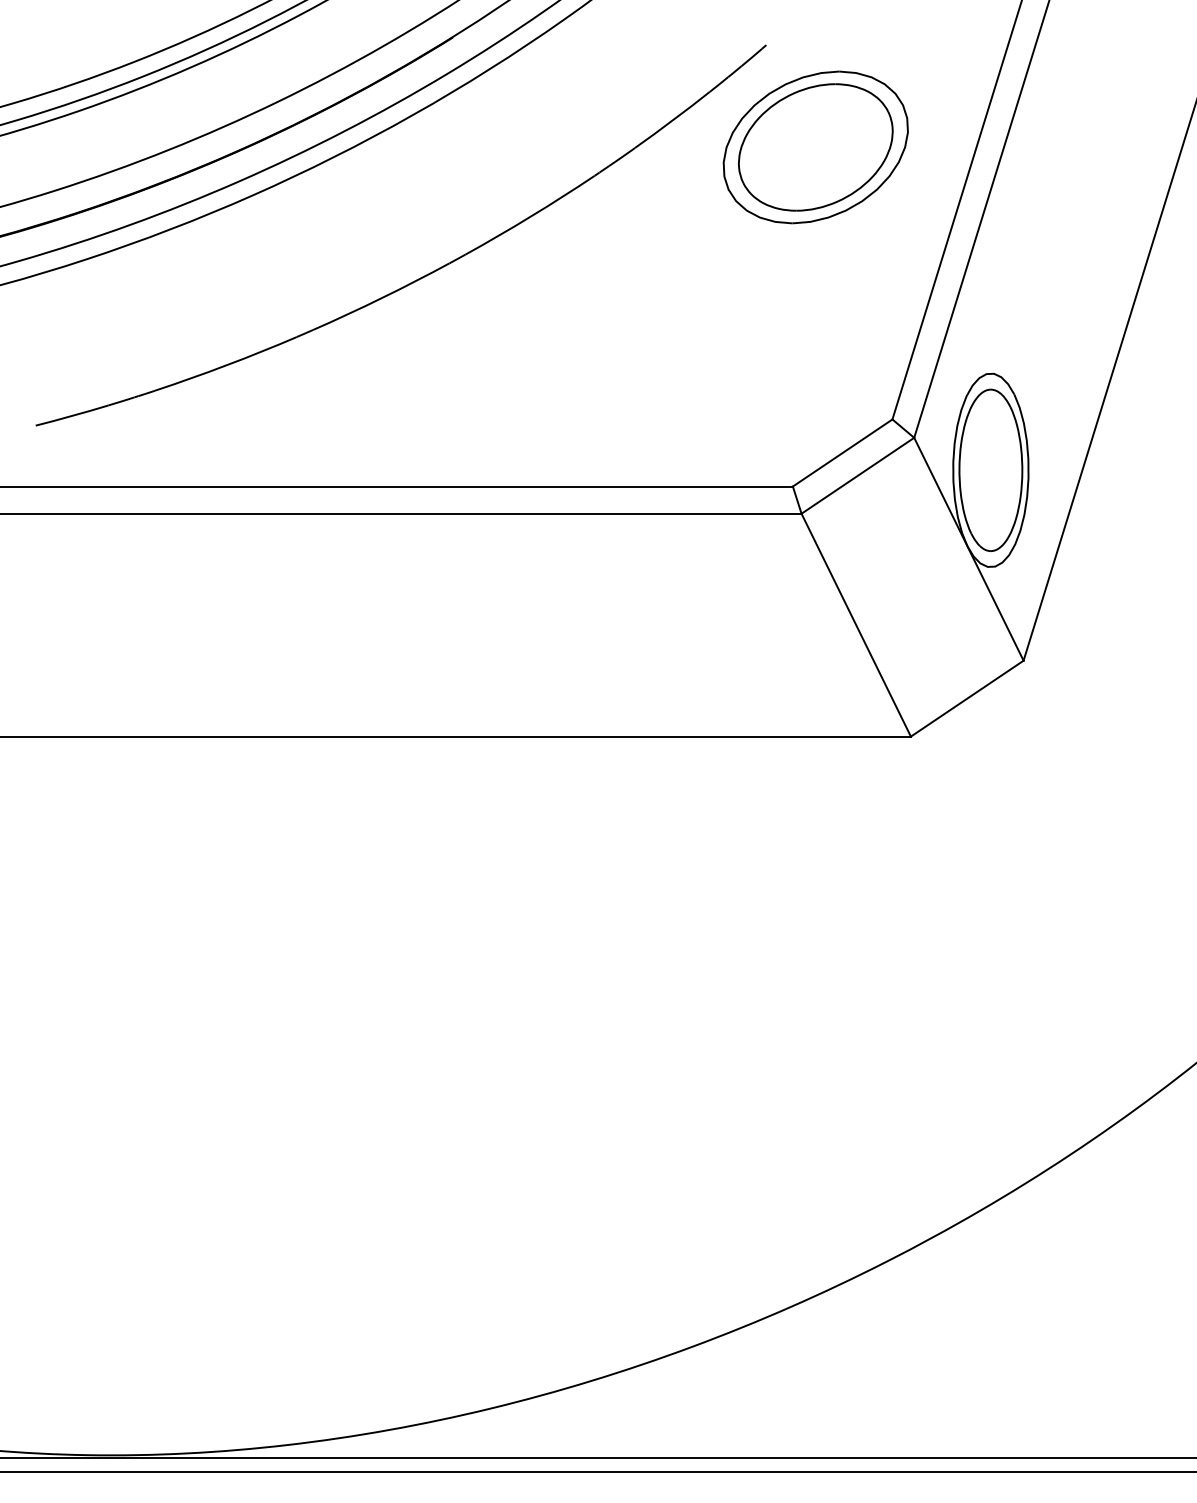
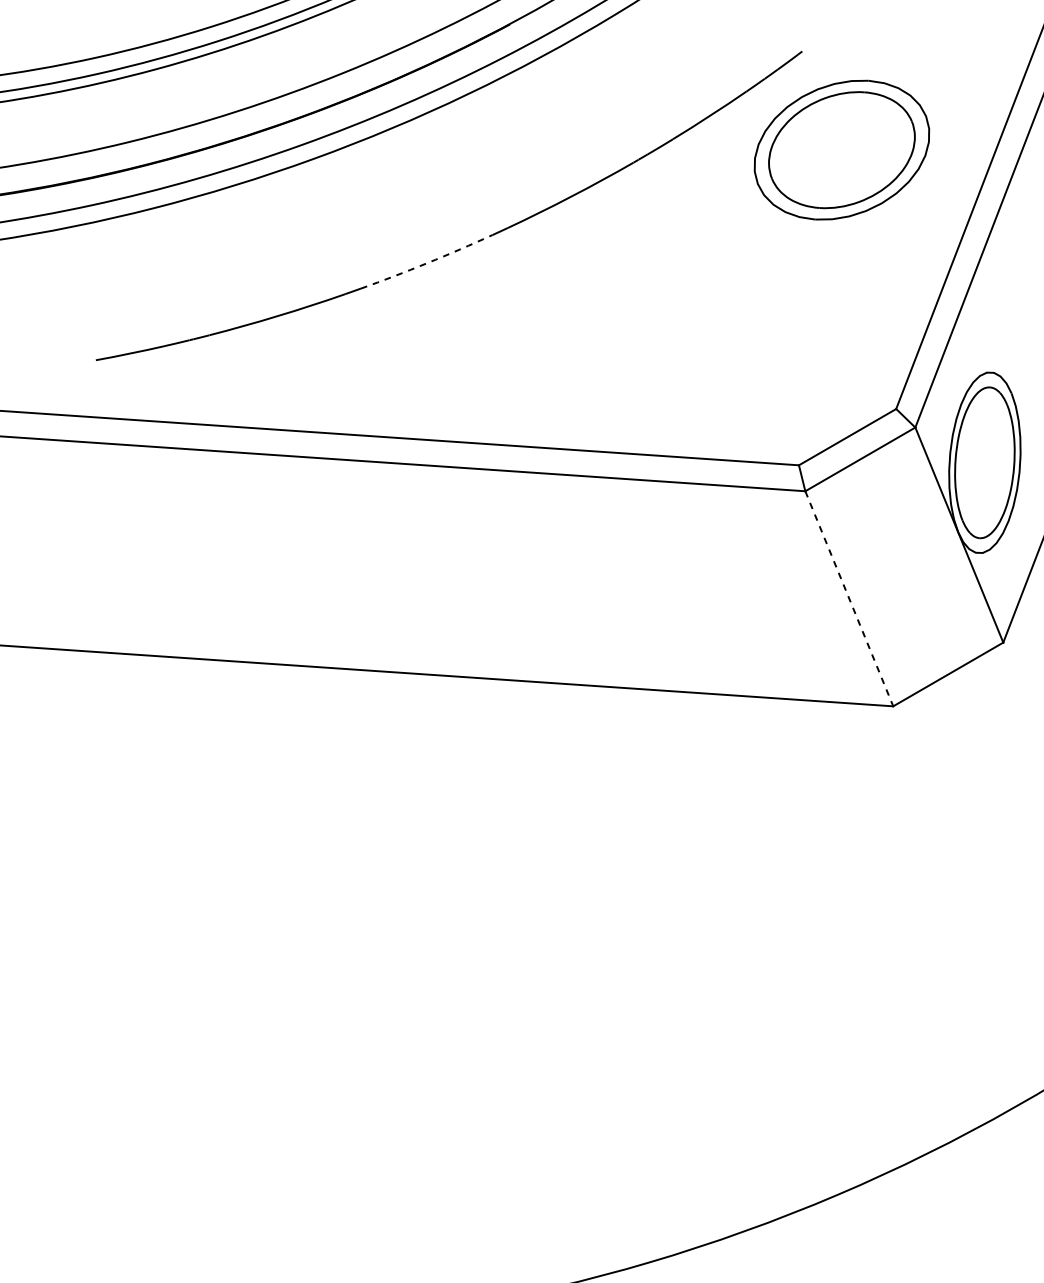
arc: (382, 298) -> (427, 263), solid -> dashed
line: (856, 625) -> (849, 599), solid -> dashed

